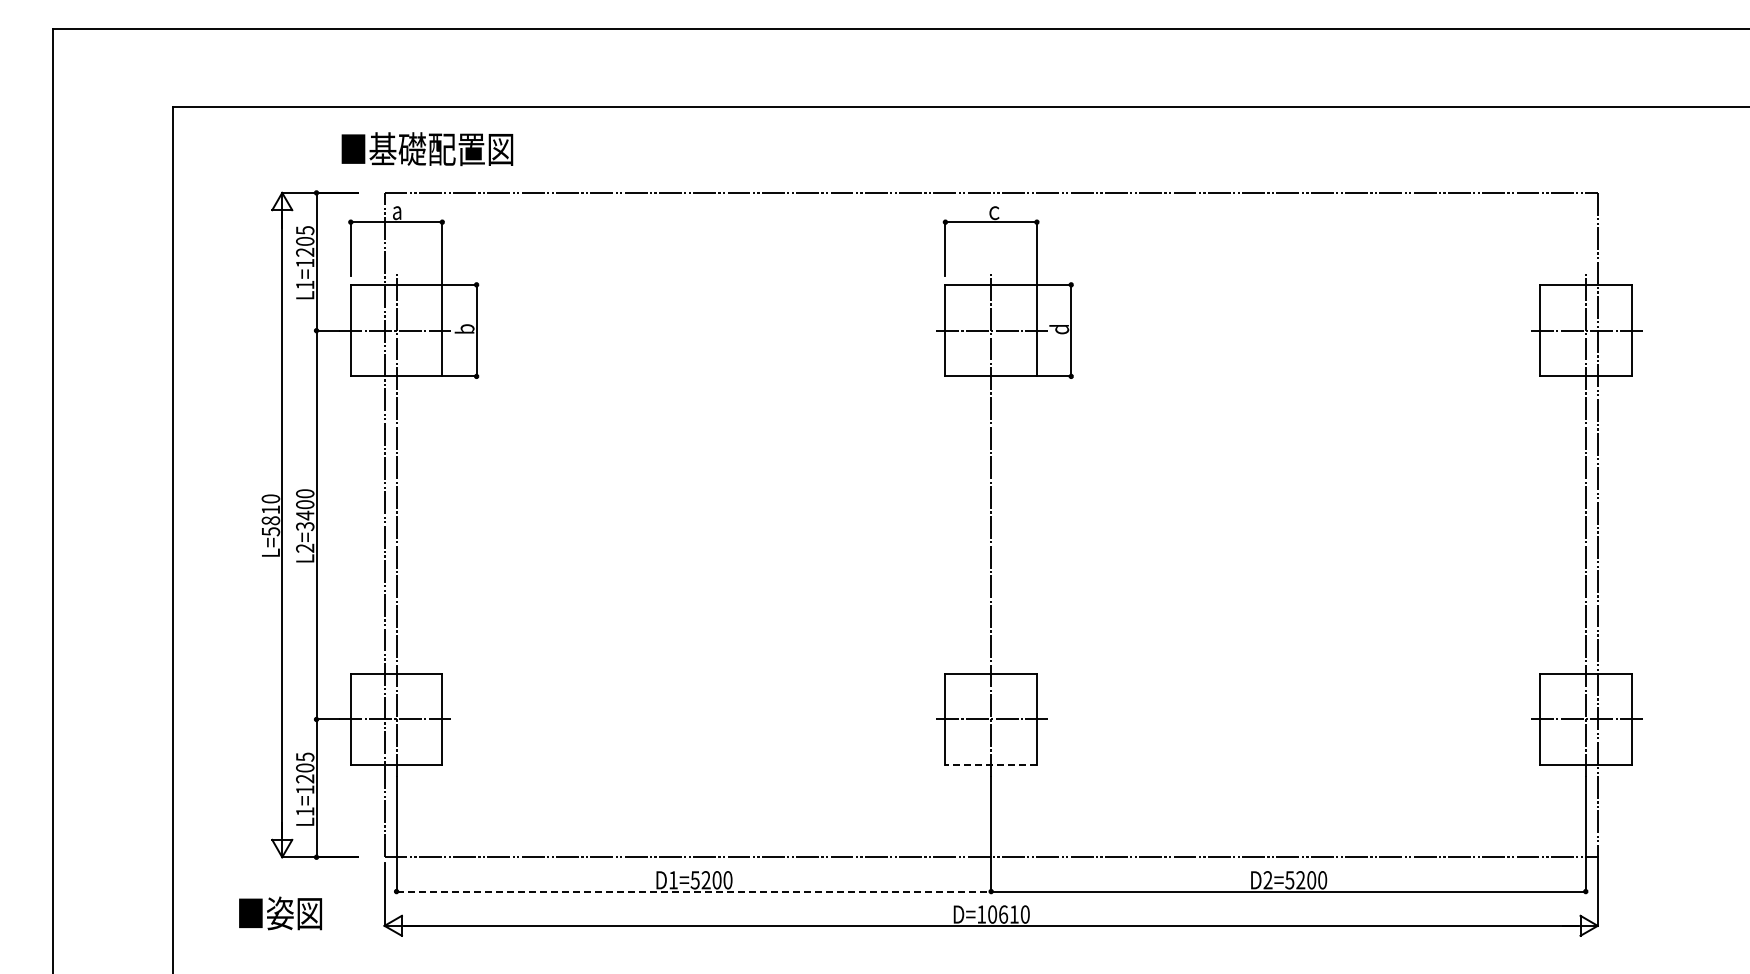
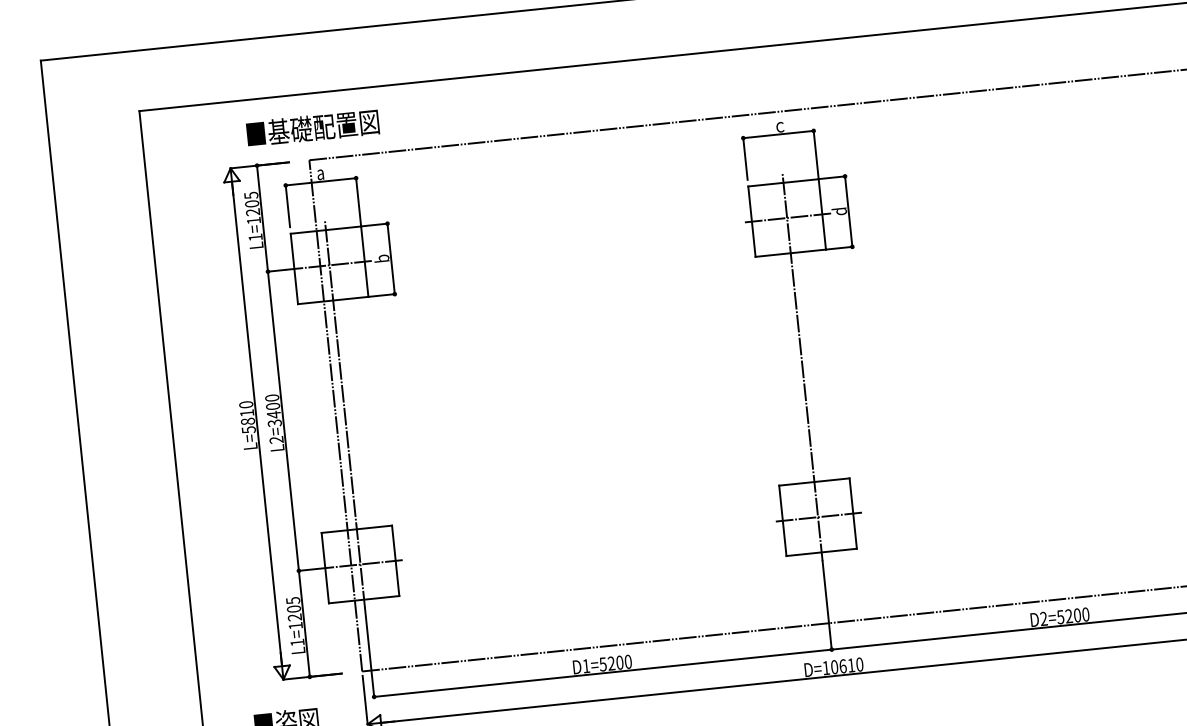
text: (427, 149) -> (313, 128), moved
line: (991, 765) -> (821, 552), dashed -> solid
line: (694, 891) -> (603, 673), dashed -> solid

